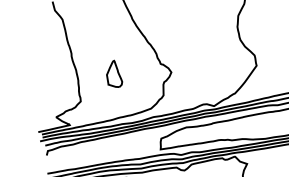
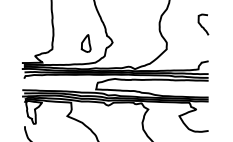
part: (112, 74) -> (85, 43), moved

